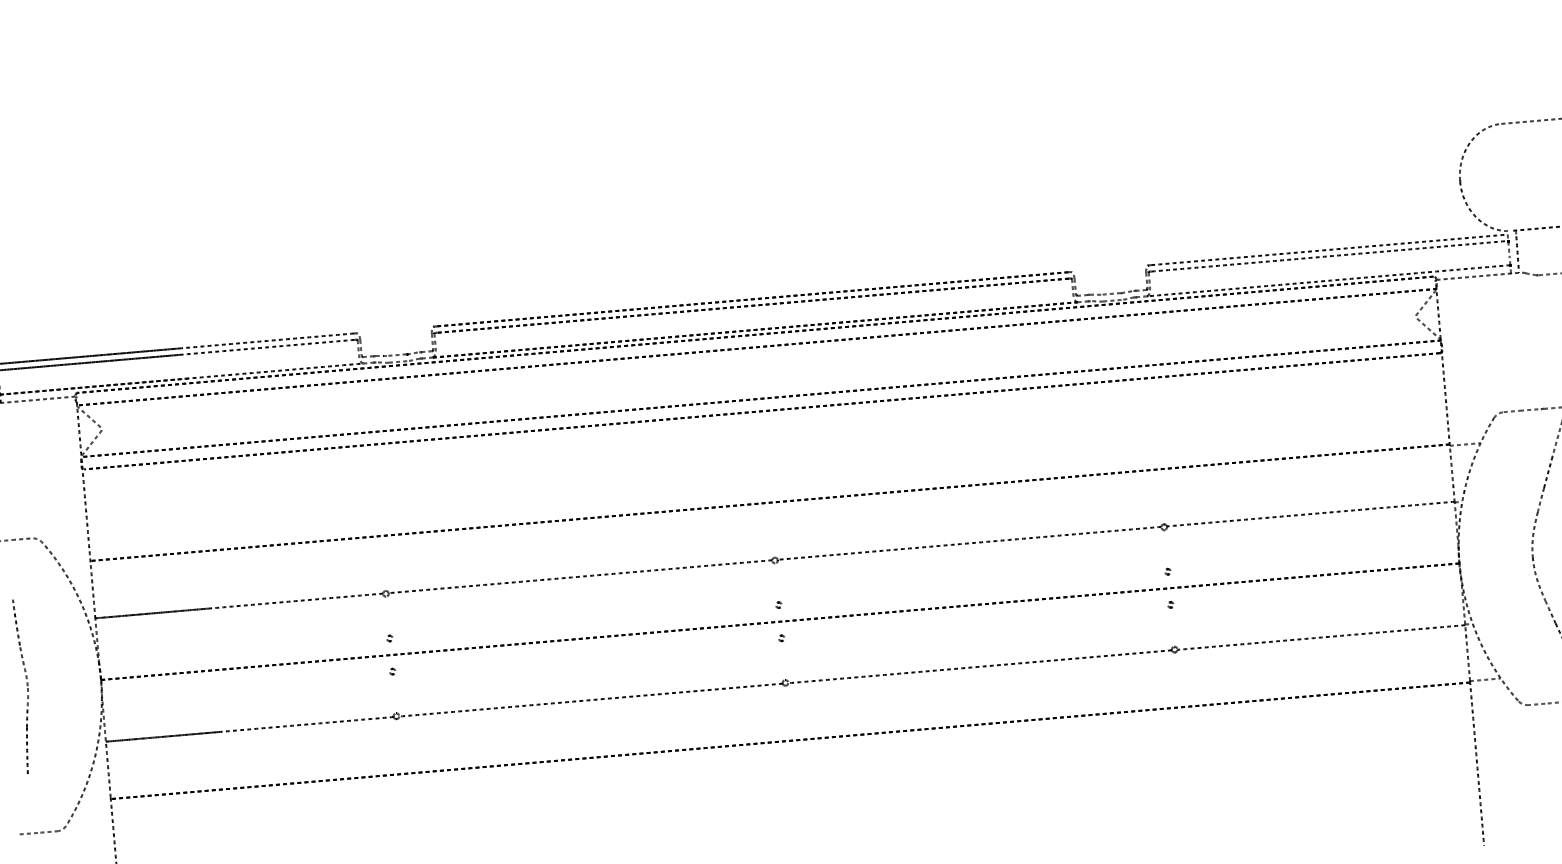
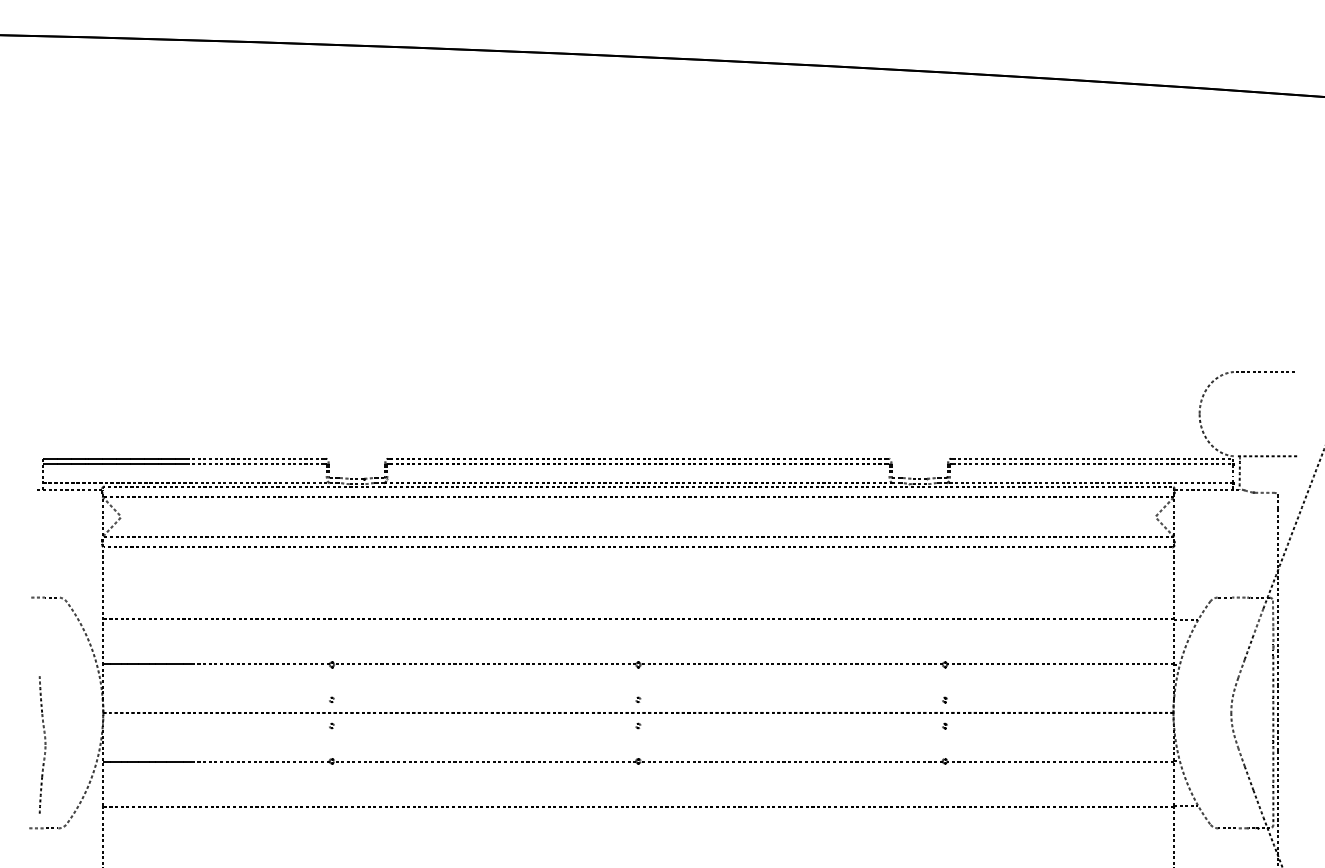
part: (23, 685) -> (42, 744), moved

